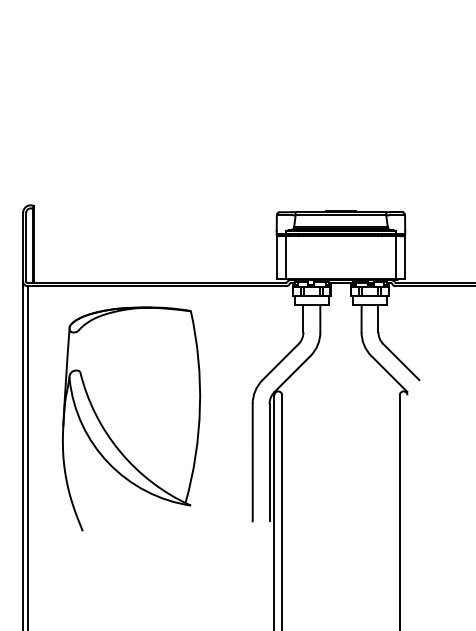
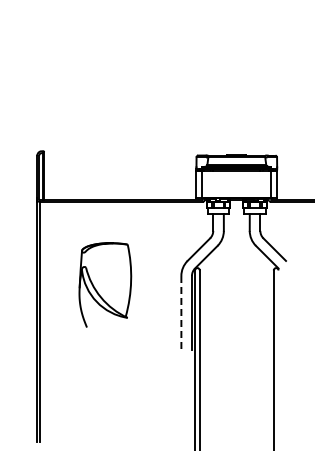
part: (131, 417) -> (105, 284), size x0.6
line: (252, 462) -> (181, 312), solid -> dashed

